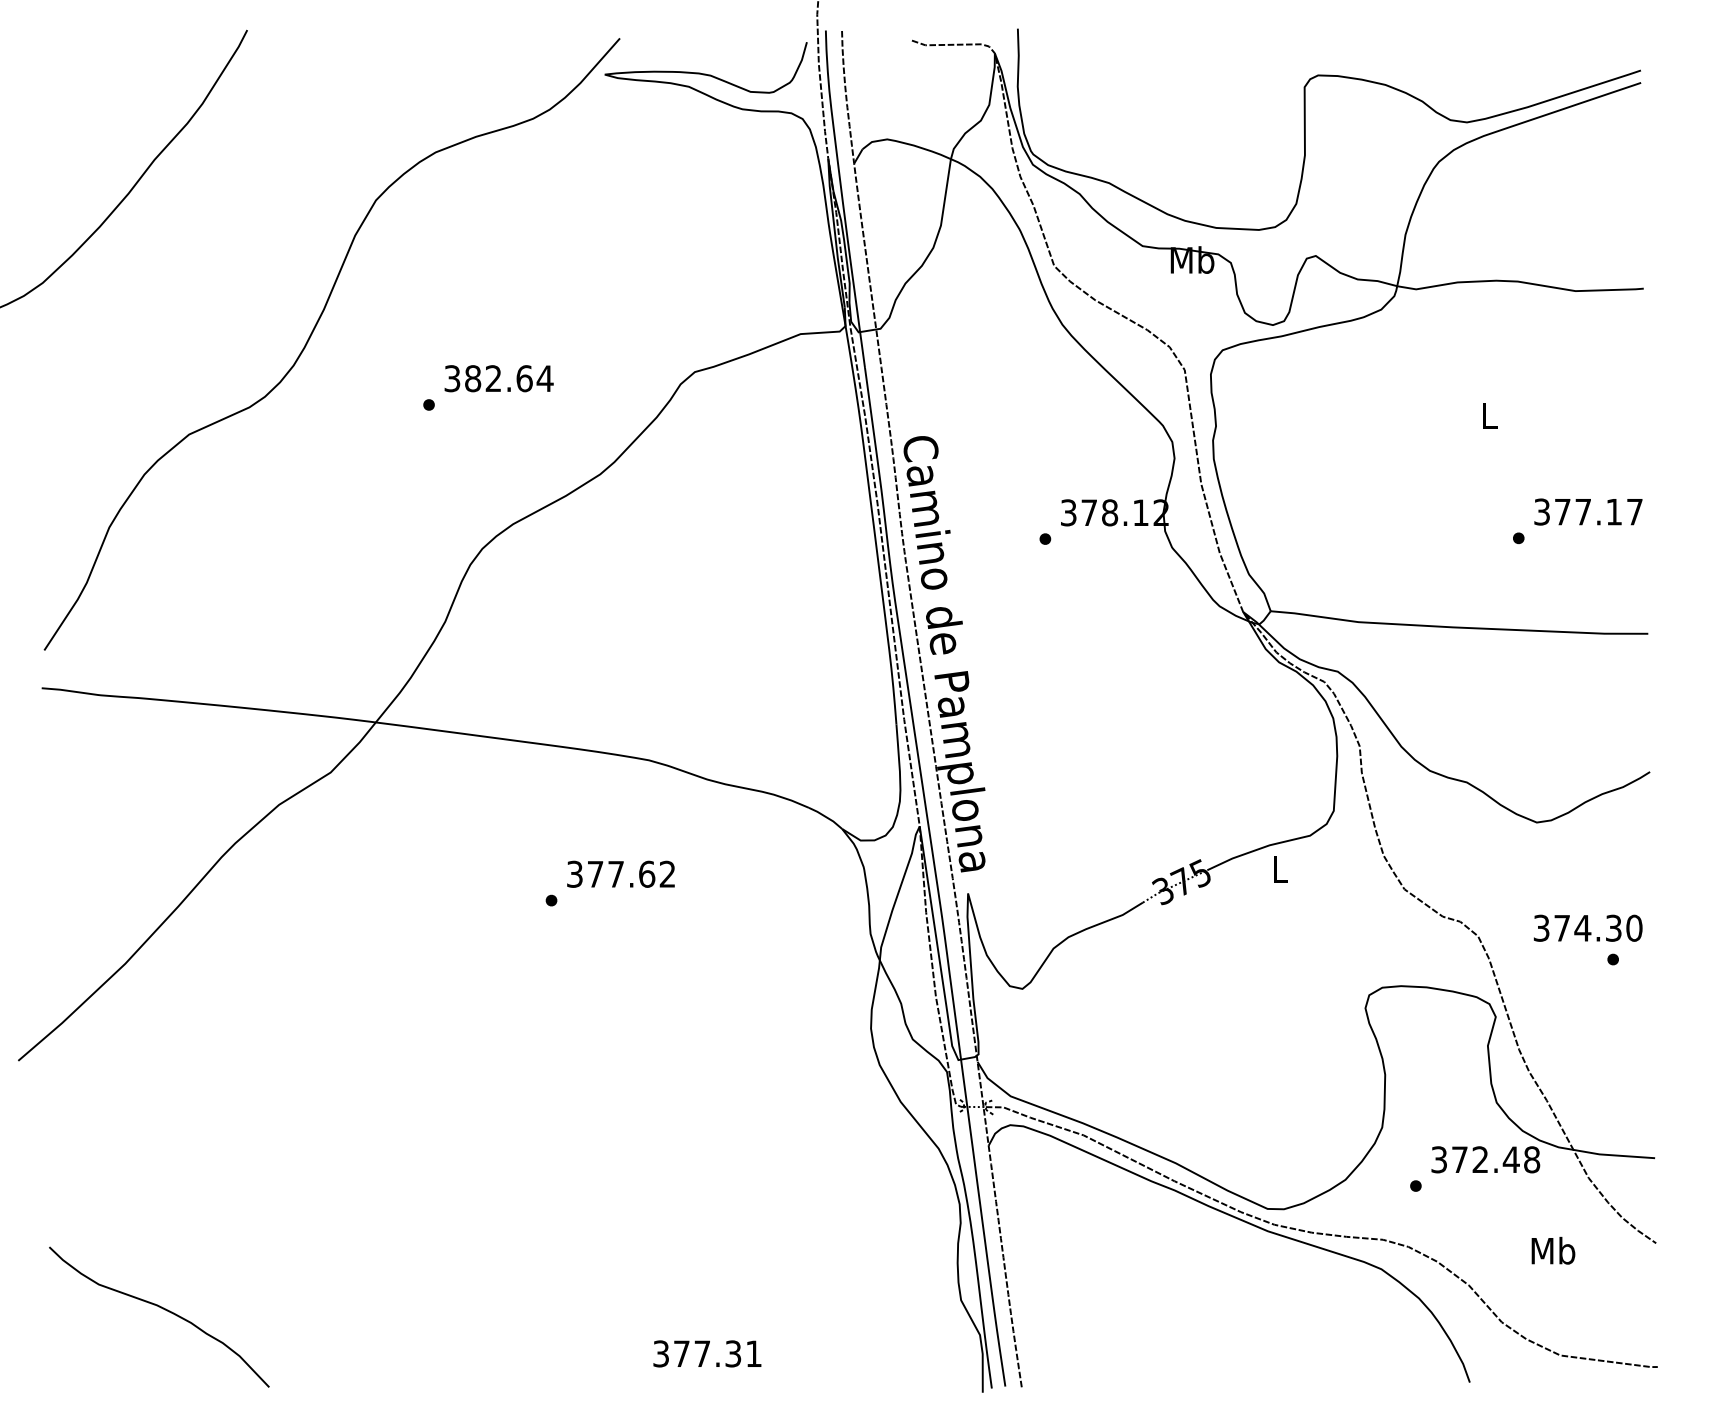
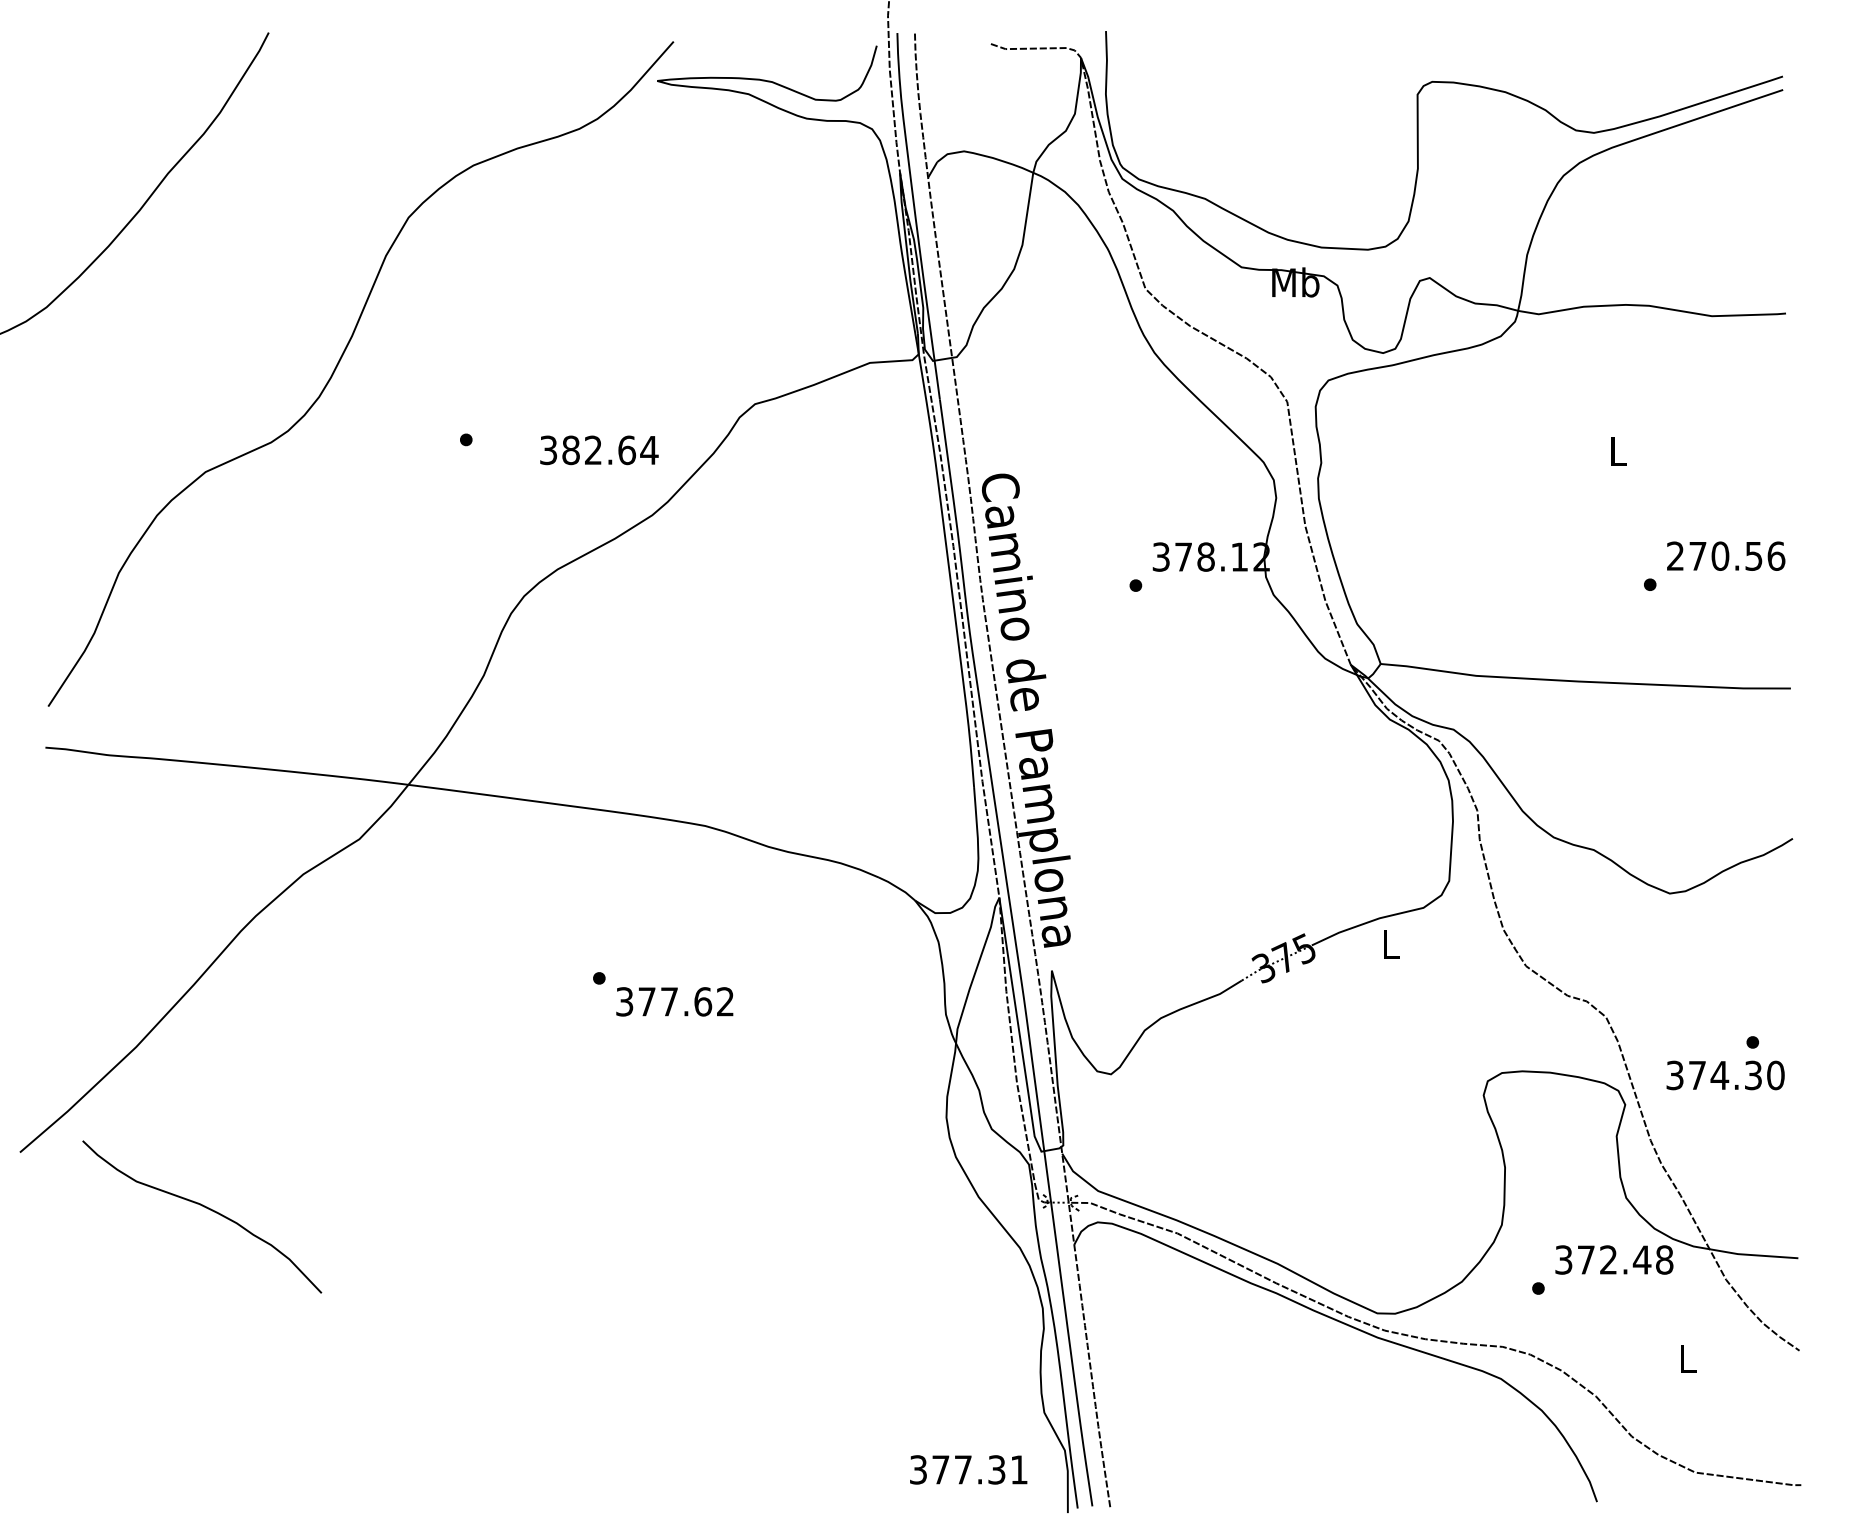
text: (499, 378) -> (599, 450), moved
text: (1588, 511) -> (1726, 555), 377.17 -> 270.56
text: (620, 874) -> (674, 1001), moved
text: (1588, 928) -> (1725, 1075), moved
text: (1553, 1250) -> (1687, 1358), Mb -> L
curve: (163, 1309) -> (206, 1208), moved
text: (707, 1353) -> (968, 1469), moved

